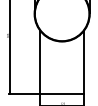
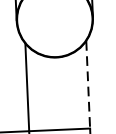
line: (84, 62) -> (88, 85), solid -> dashed

